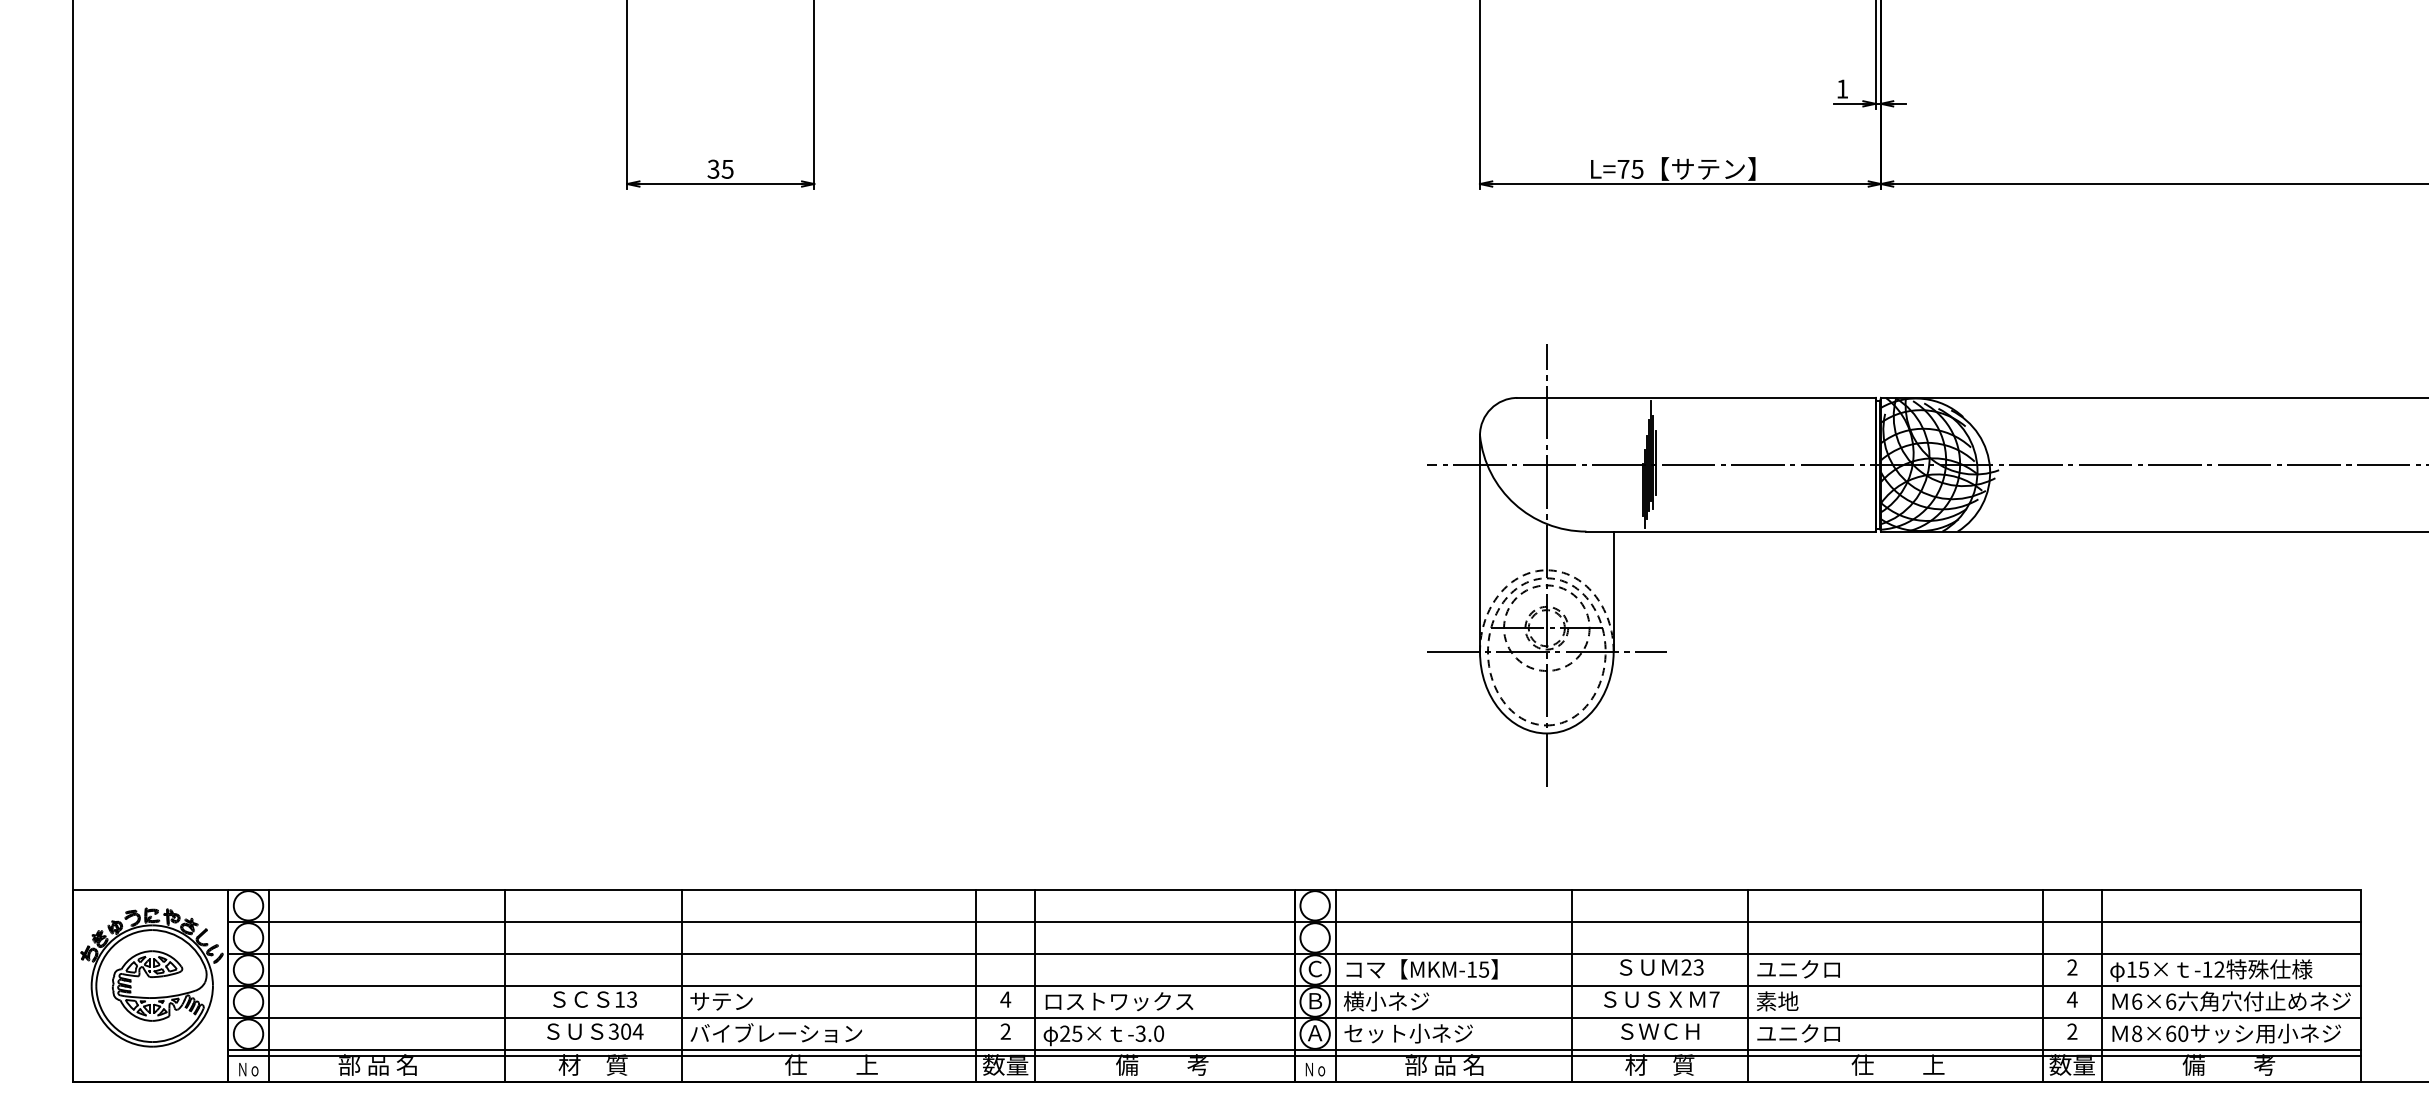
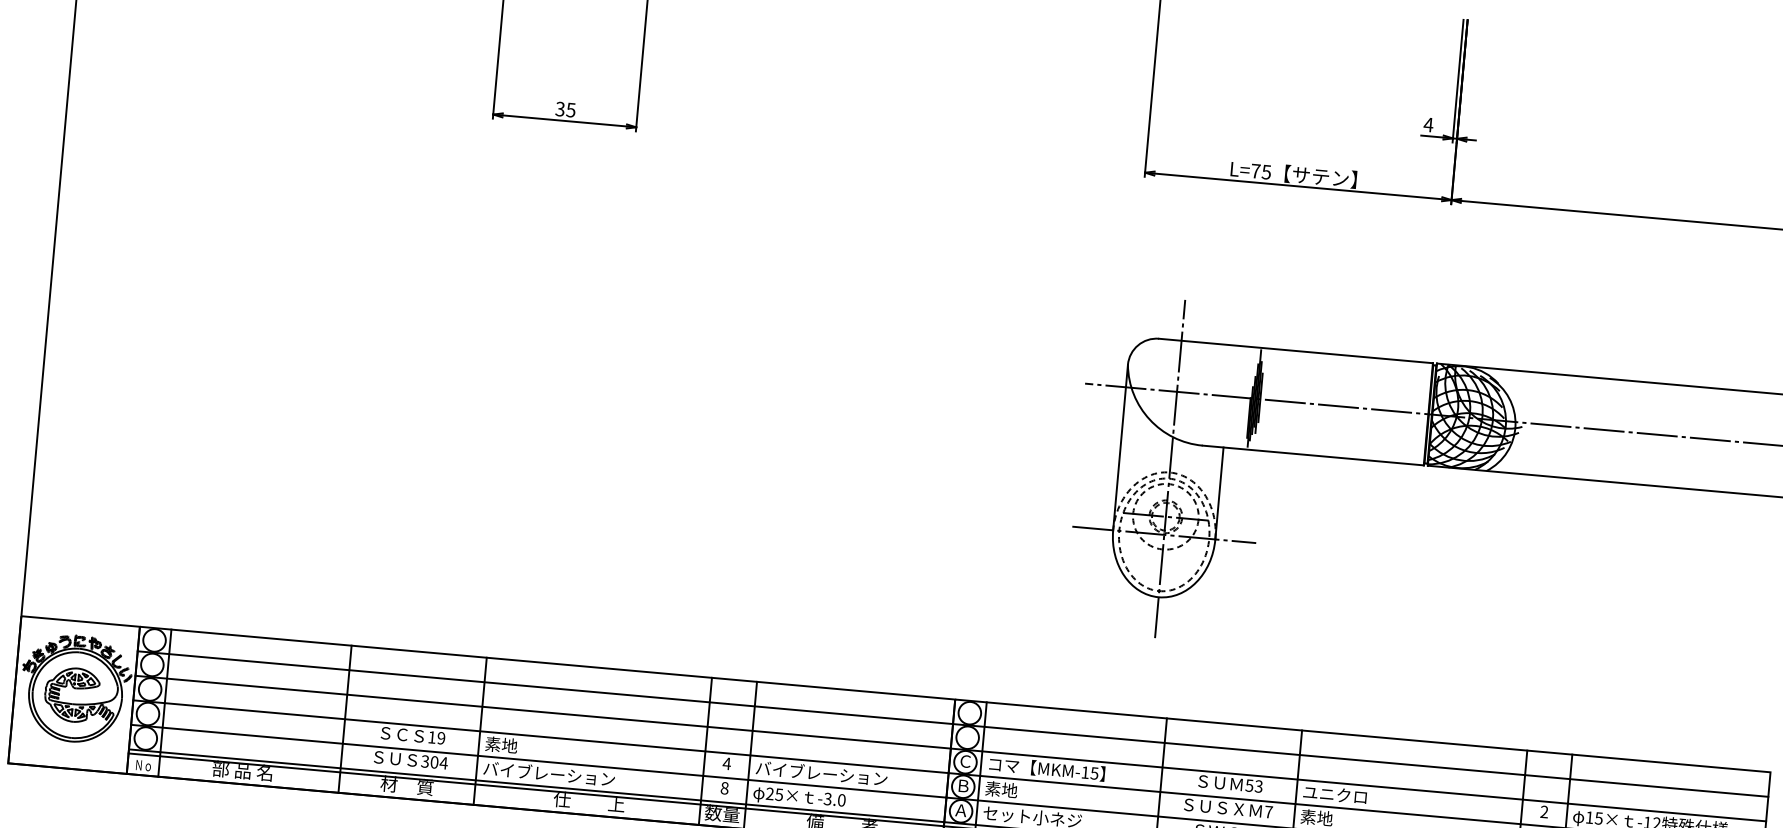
text: (1842, 88) -> (1428, 124), 1 -> 4
text: (1686, 967) -> (1249, 785), 23 -> 53
text: (632, 999) -> (441, 738), 13 -> 19
text: (721, 1001) -> (509, 745), サテン -> 素地
text: (1129, 1001) -> (821, 773), ロストワックス -> バイブレーション
text: (1386, 1001) -> (1017, 791), 横小ネジ -> 素地
text: (1005, 1031) -> (724, 788), 2 -> 8

